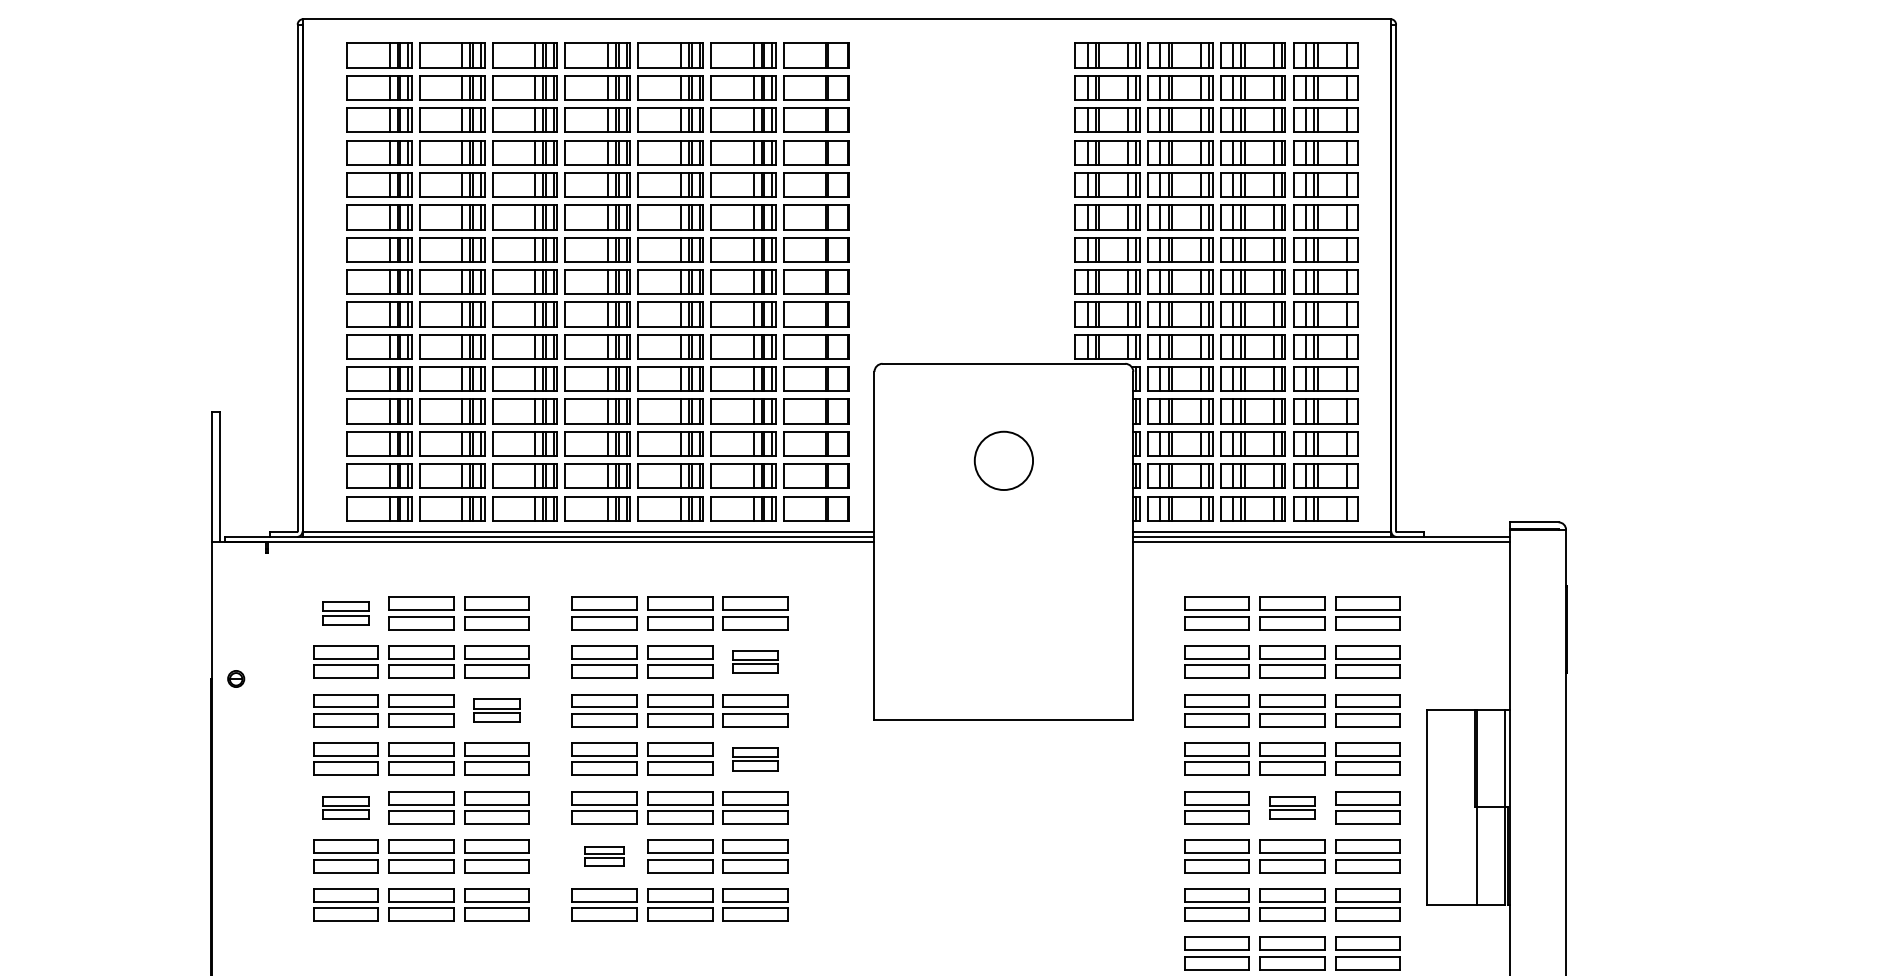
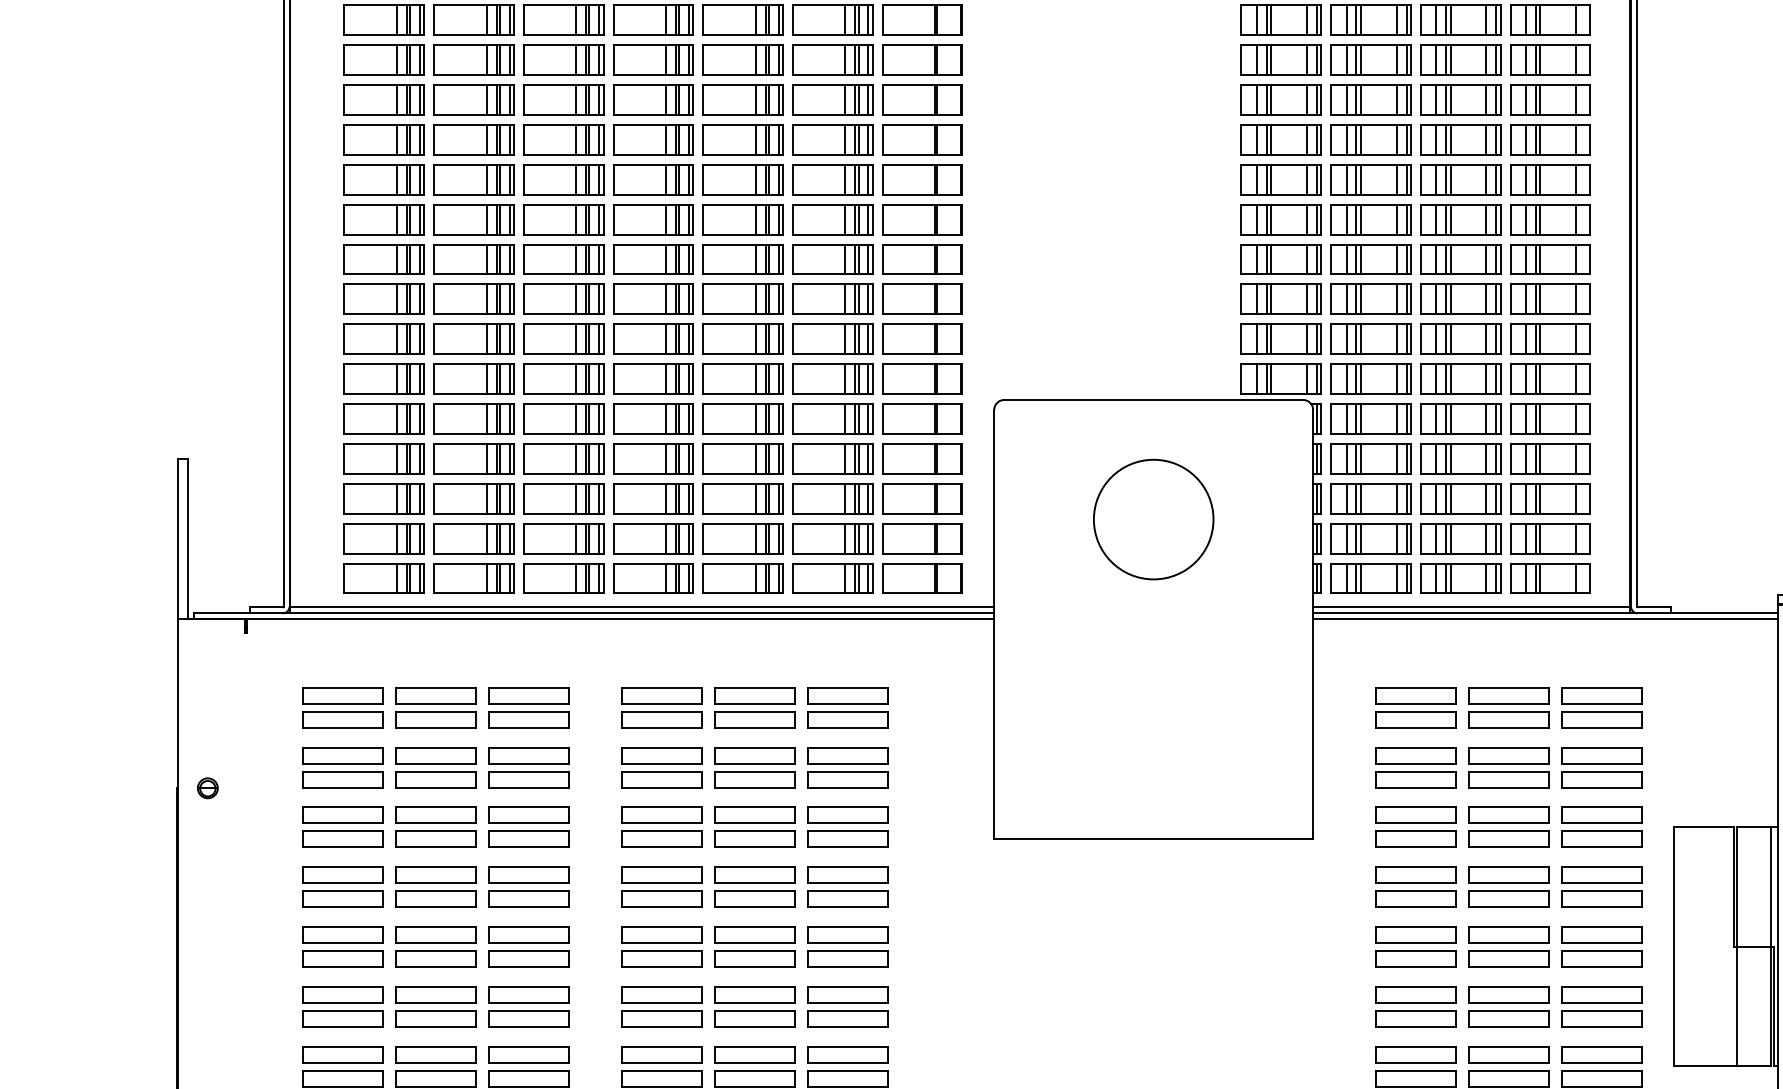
circle: (1003, 460) -> (1153, 519), size x1.67
part: (345, 613) -> (342, 707), size x1.43
part: (755, 661) -> (847, 766), size x1.43
part: (496, 710) -> (528, 827), size x1.43
part: (755, 758) -> (847, 886), size x1.43
part: (345, 807) -> (342, 946), size x1.43
part: (1292, 807) -> (1509, 946), size x1.43
part: (604, 856) -> (661, 1006), size x1.67

